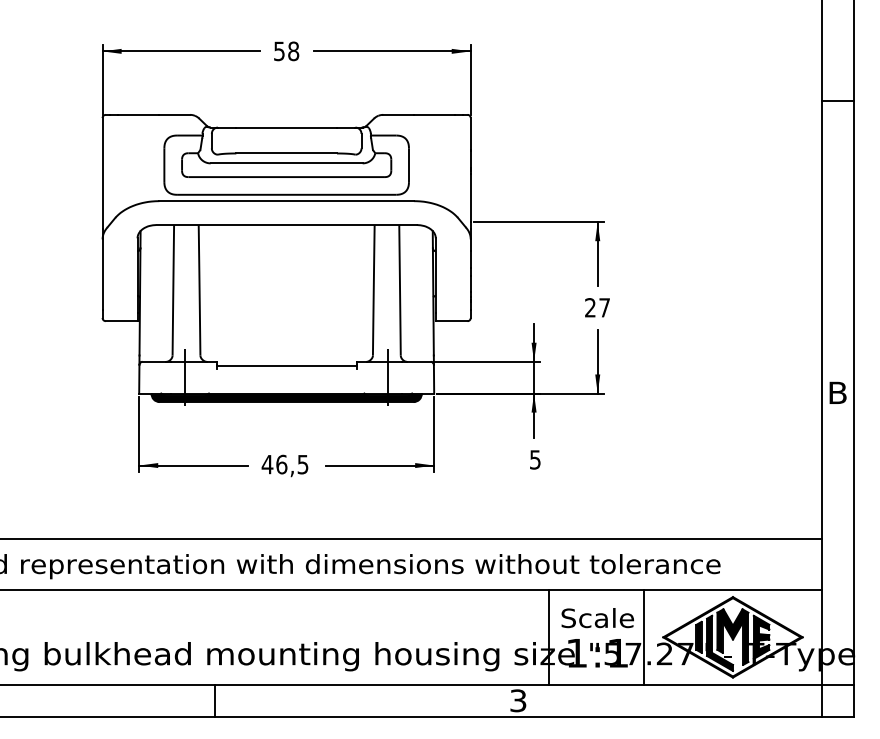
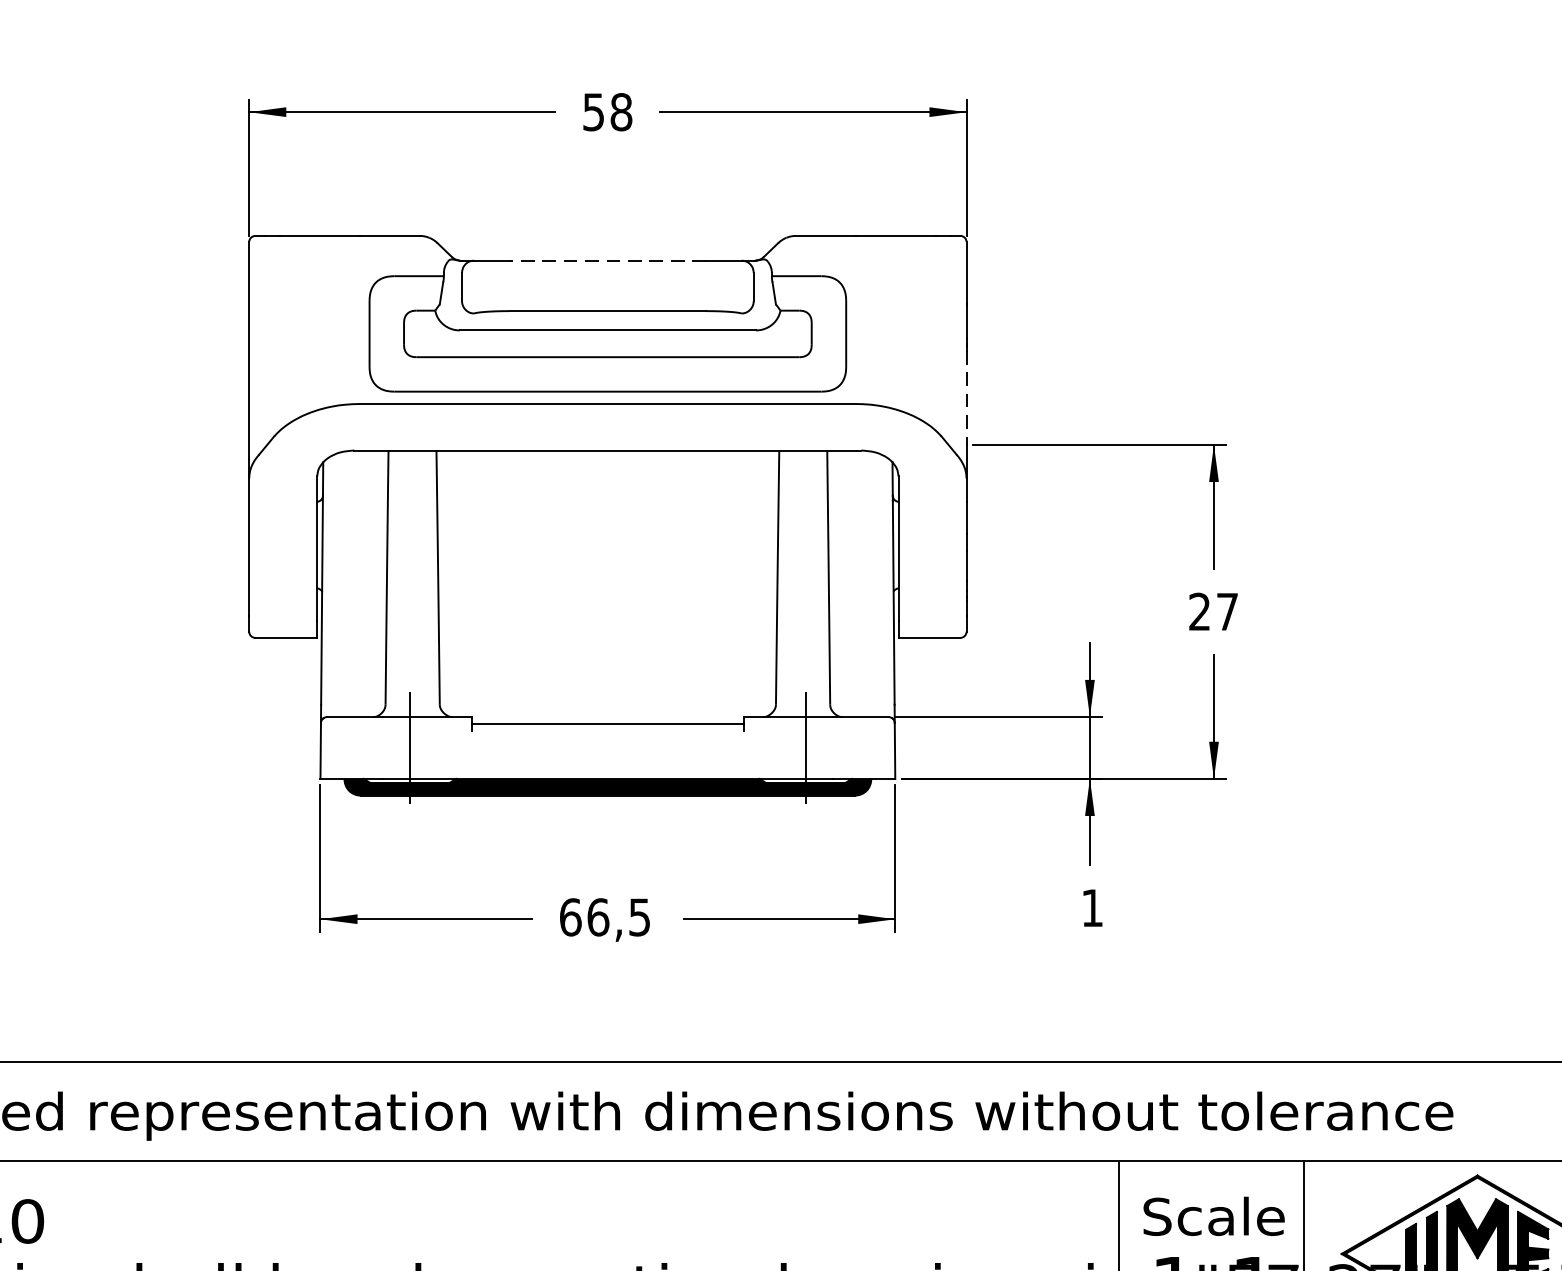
line: (286, 127) -> (607, 260), solid -> dashed
line: (470, 198) -> (966, 398), solid -> dashed
text: (535, 459) -> (1092, 907), 5 -> 1
text: (267, 464) -> (570, 917), 46,5 -> 66,5

